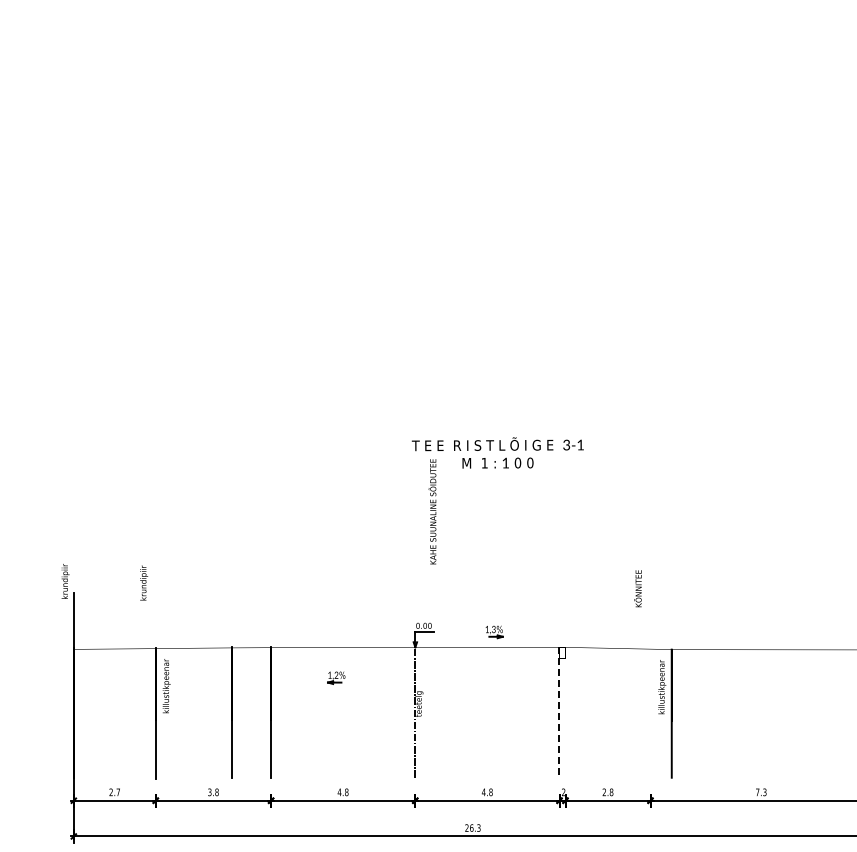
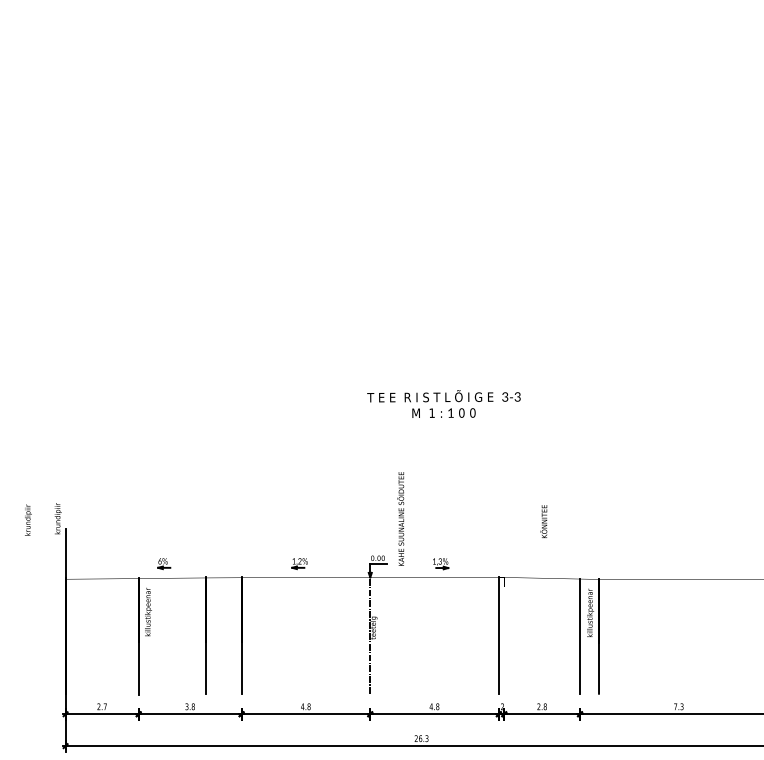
text: (580, 444) -> (517, 396), 3-1 -> 3-3
text: (432, 511) -> (400, 518), moved
text: (144, 582) -> (28, 519), moved
text: (637, 588) -> (543, 521), moved
part: (183, 631) -> (163, 563), added
part: (336, 677) -> (299, 563), moved
line: (559, 713) -> (498, 636), dashed -> solid
line: (650, 713) -> (580, 636), added

